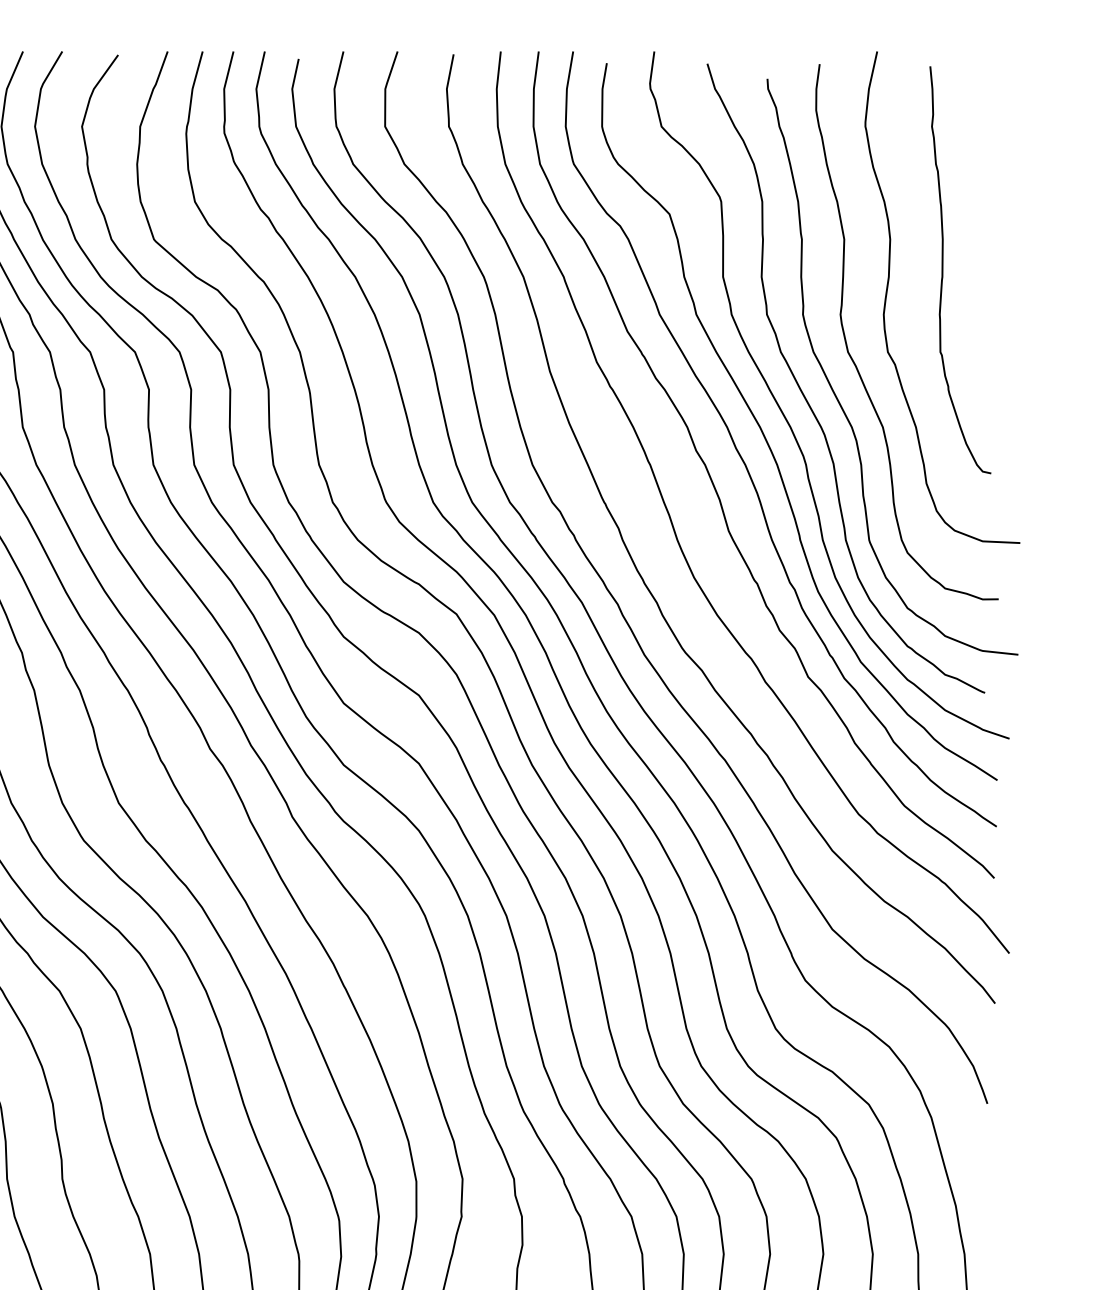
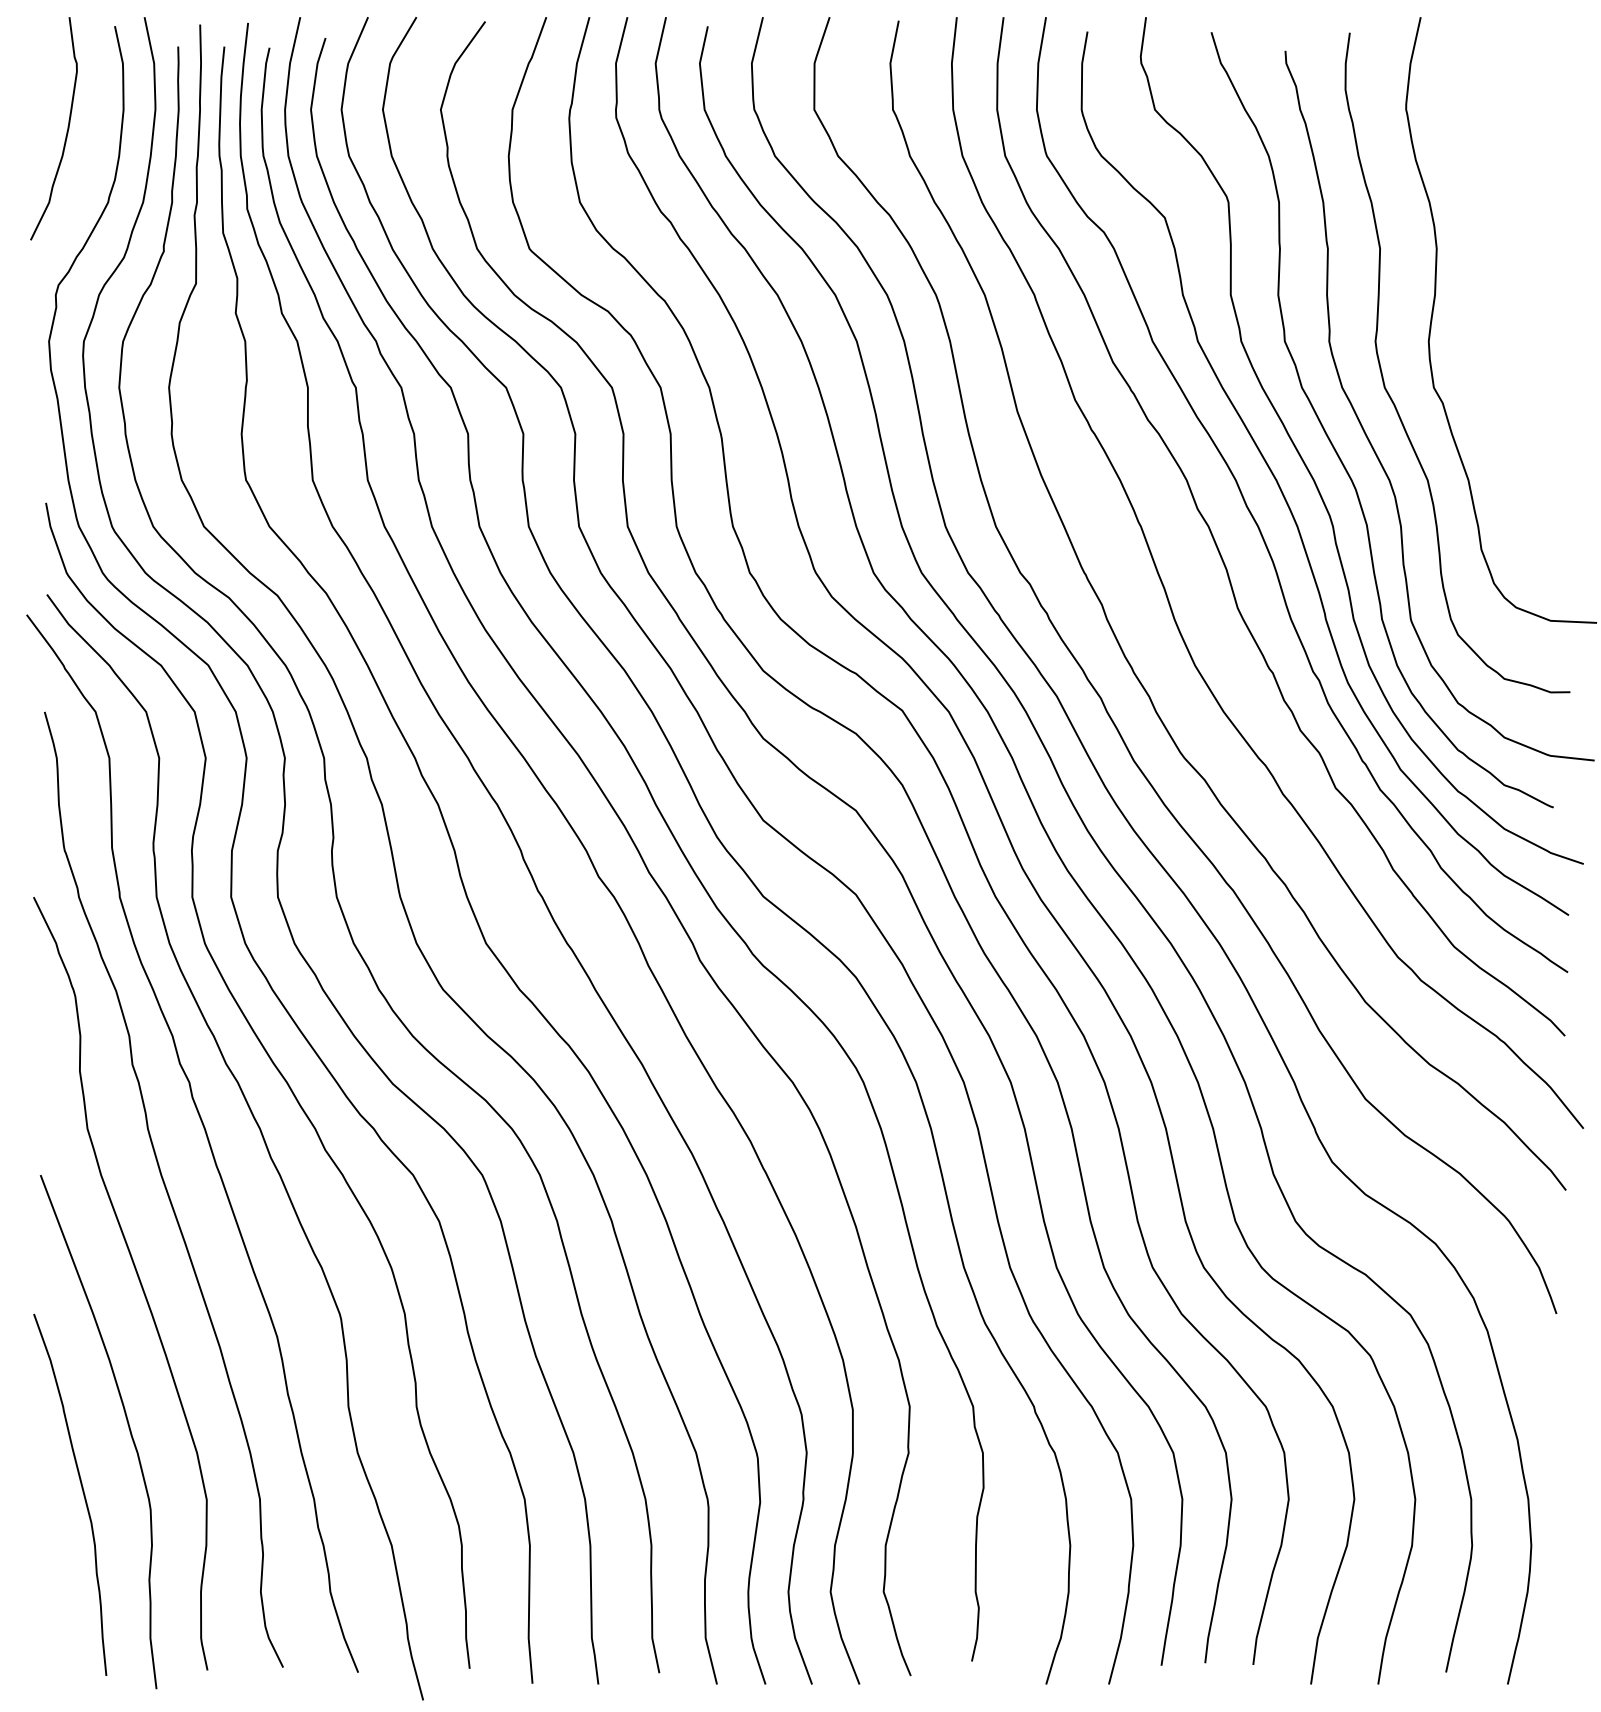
curve: (943, 266) -> (1502, 282), removed

